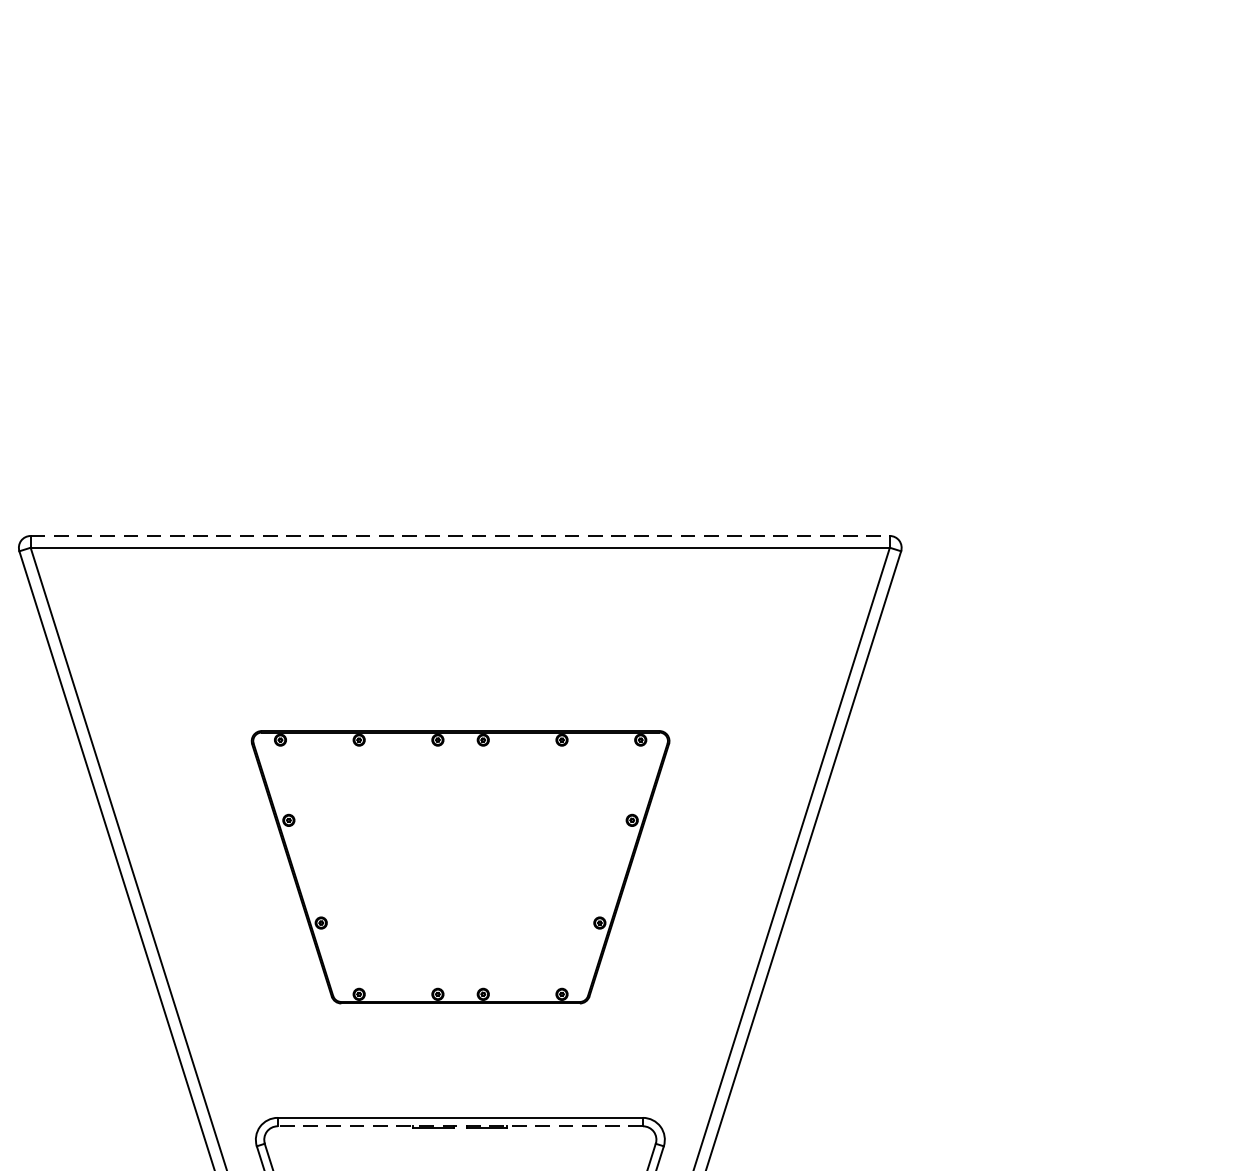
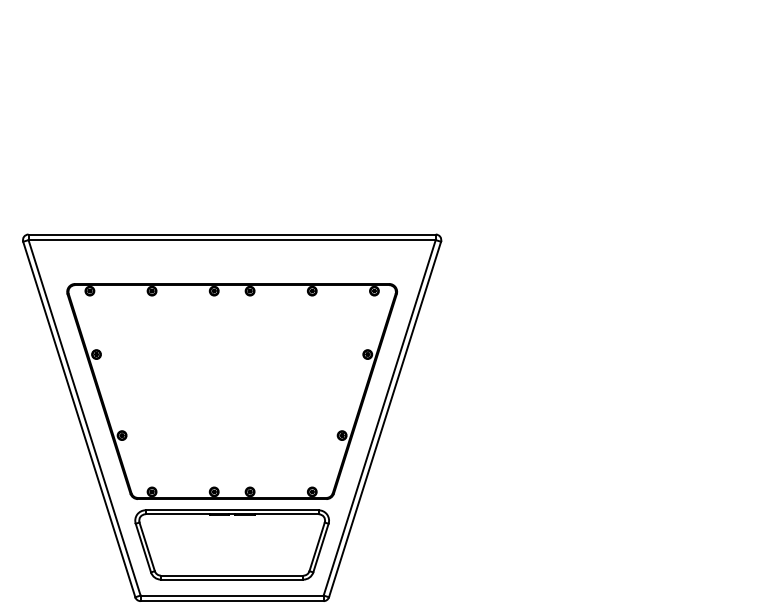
line: (461, 535) -> (232, 234), dashed -> solid
part: (461, 867) -> (232, 391), size x1.67
line: (461, 1126) -> (232, 514), dashed -> solid

